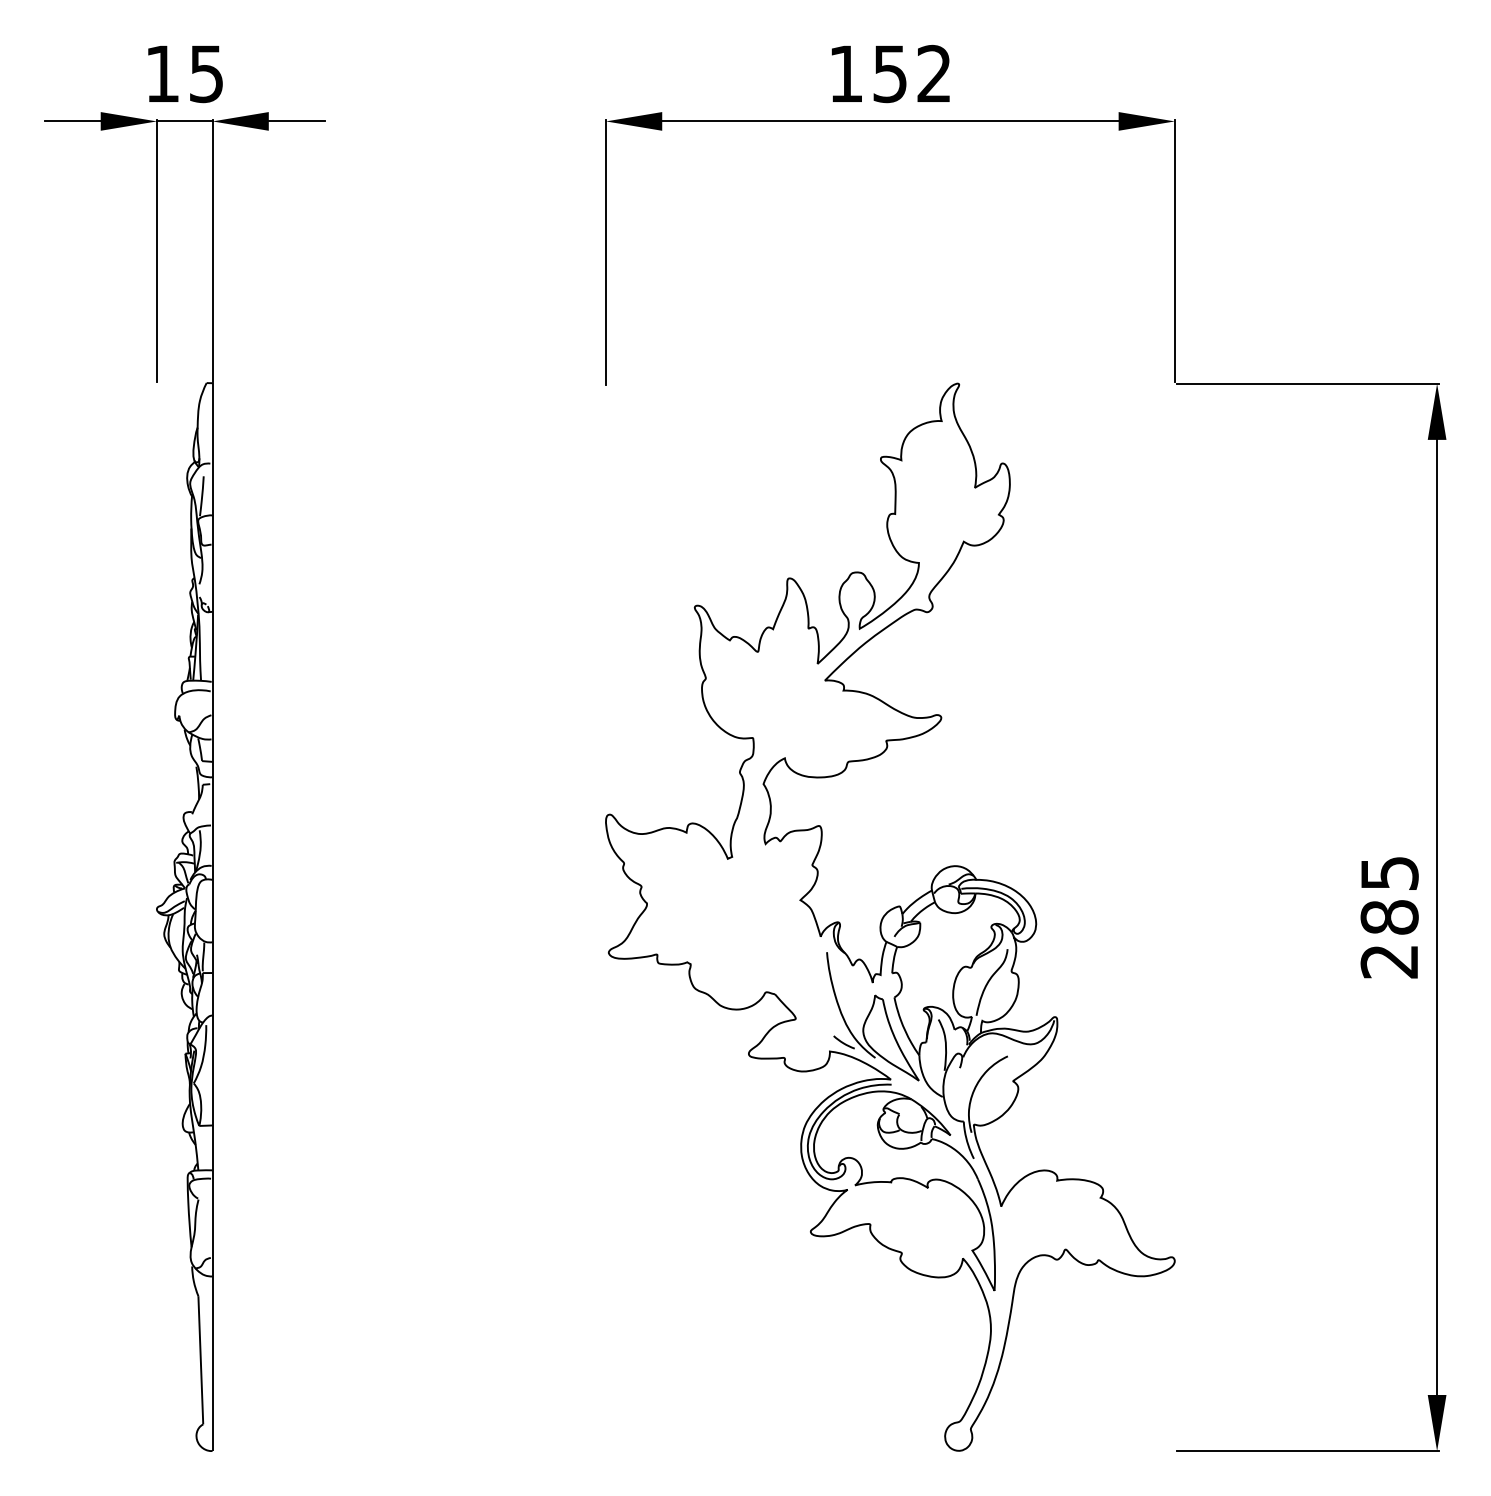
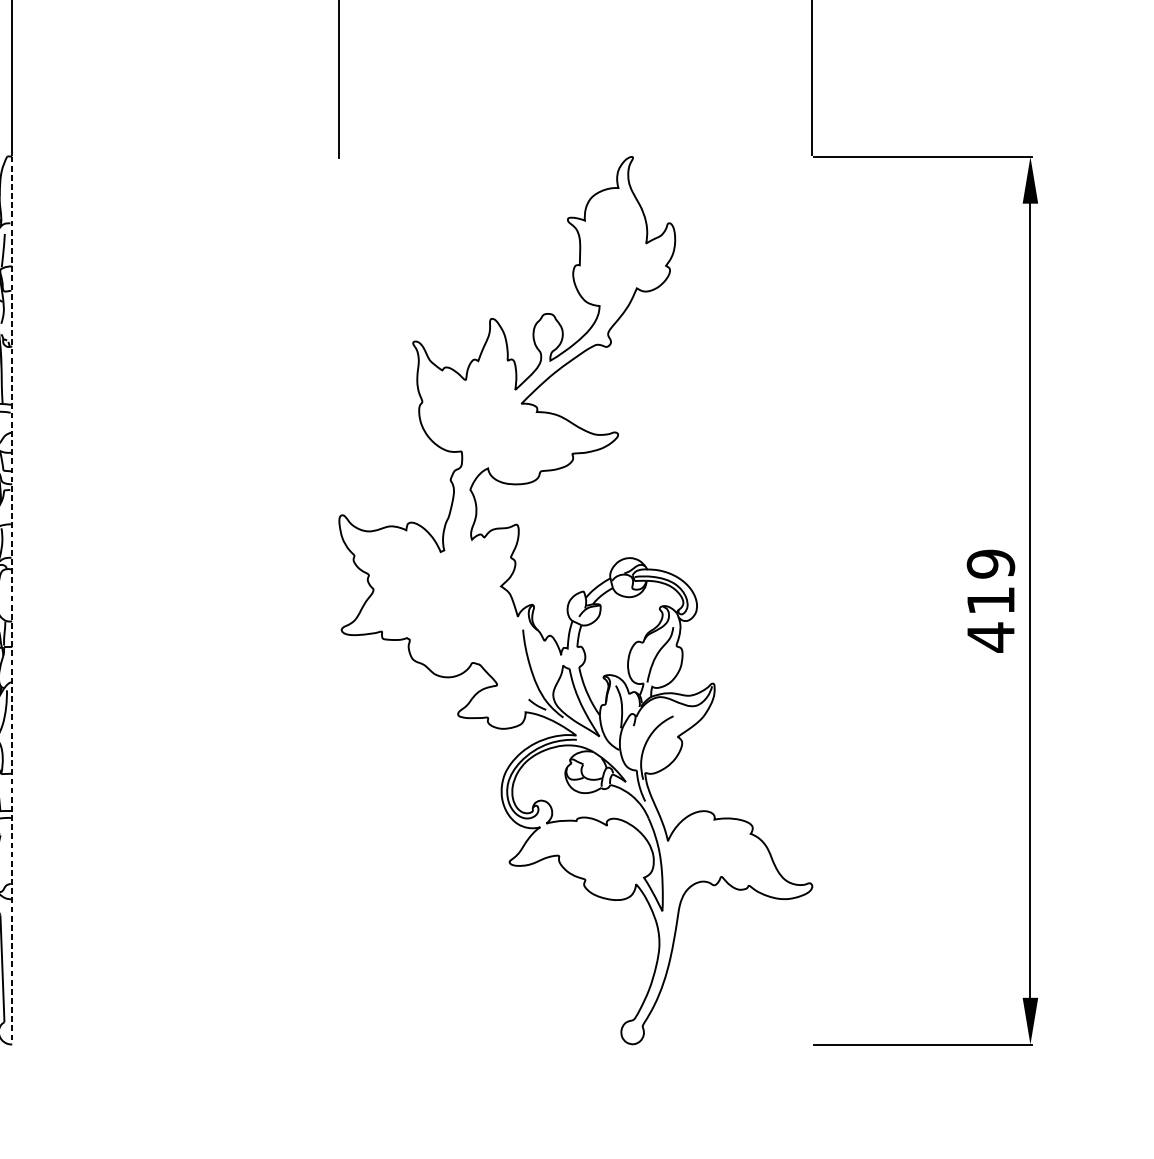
line: (212, 917) -> (12, 600), solid -> dashed
text: (1389, 918) -> (990, 601), 285 -> 419

